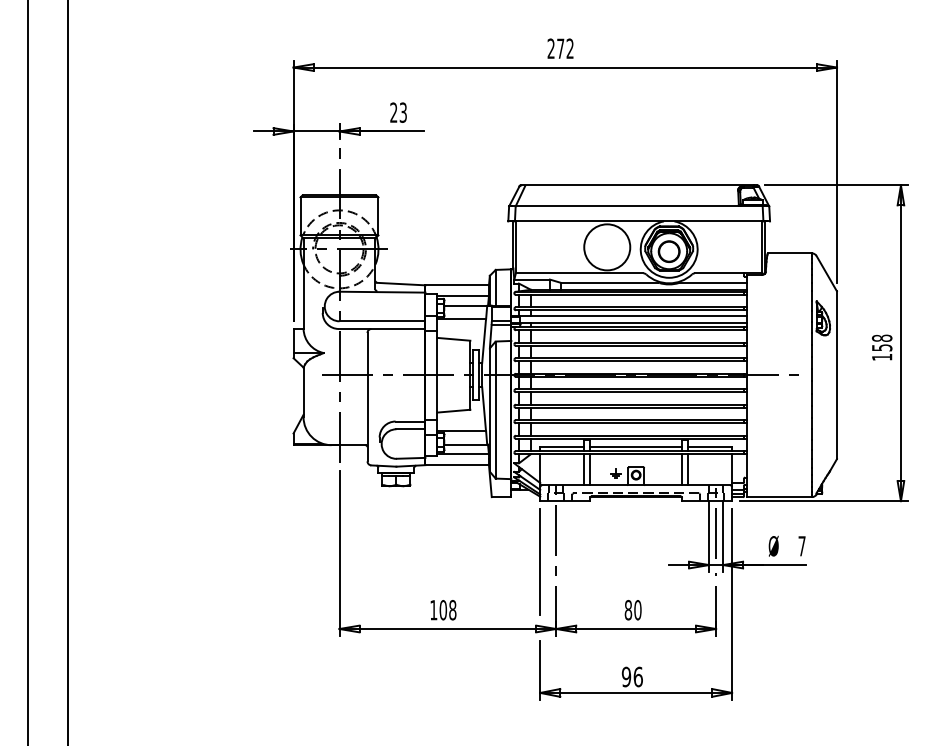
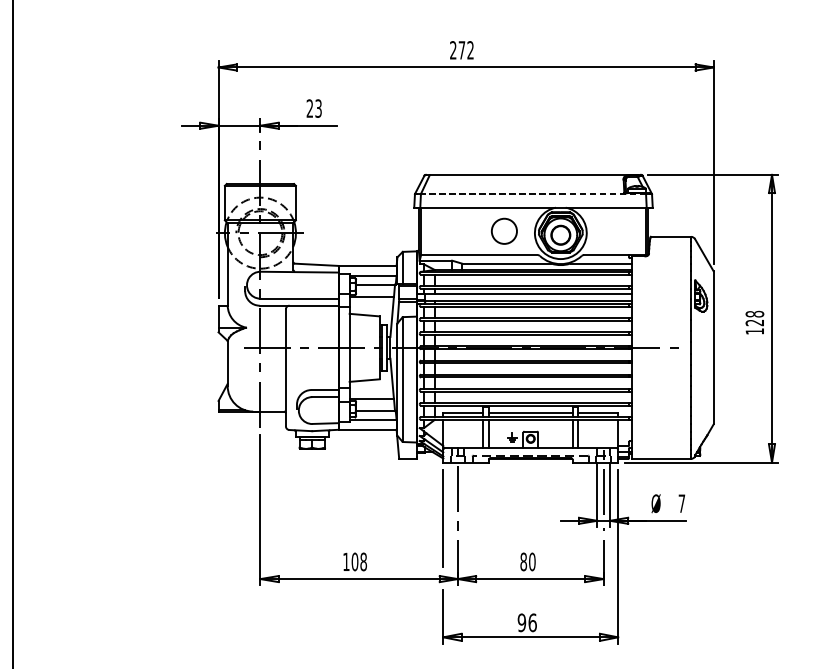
line: (639, 206) -> (533, 194), solid -> dashed
circle: (607, 247) -> (504, 231), size x0.6
text: (881, 347) -> (754, 322), 158 -> 128

